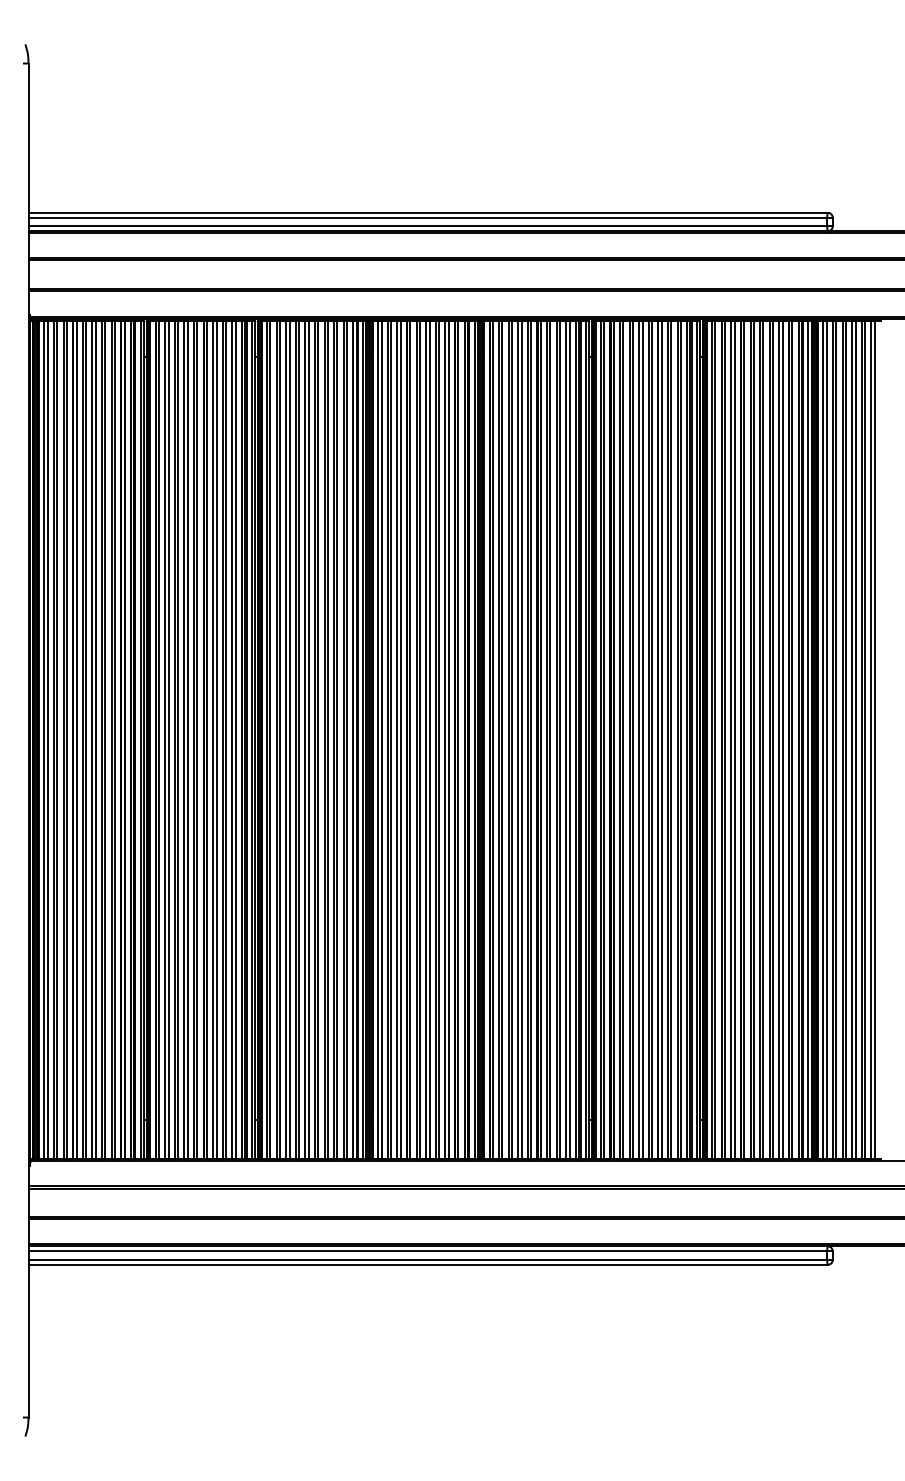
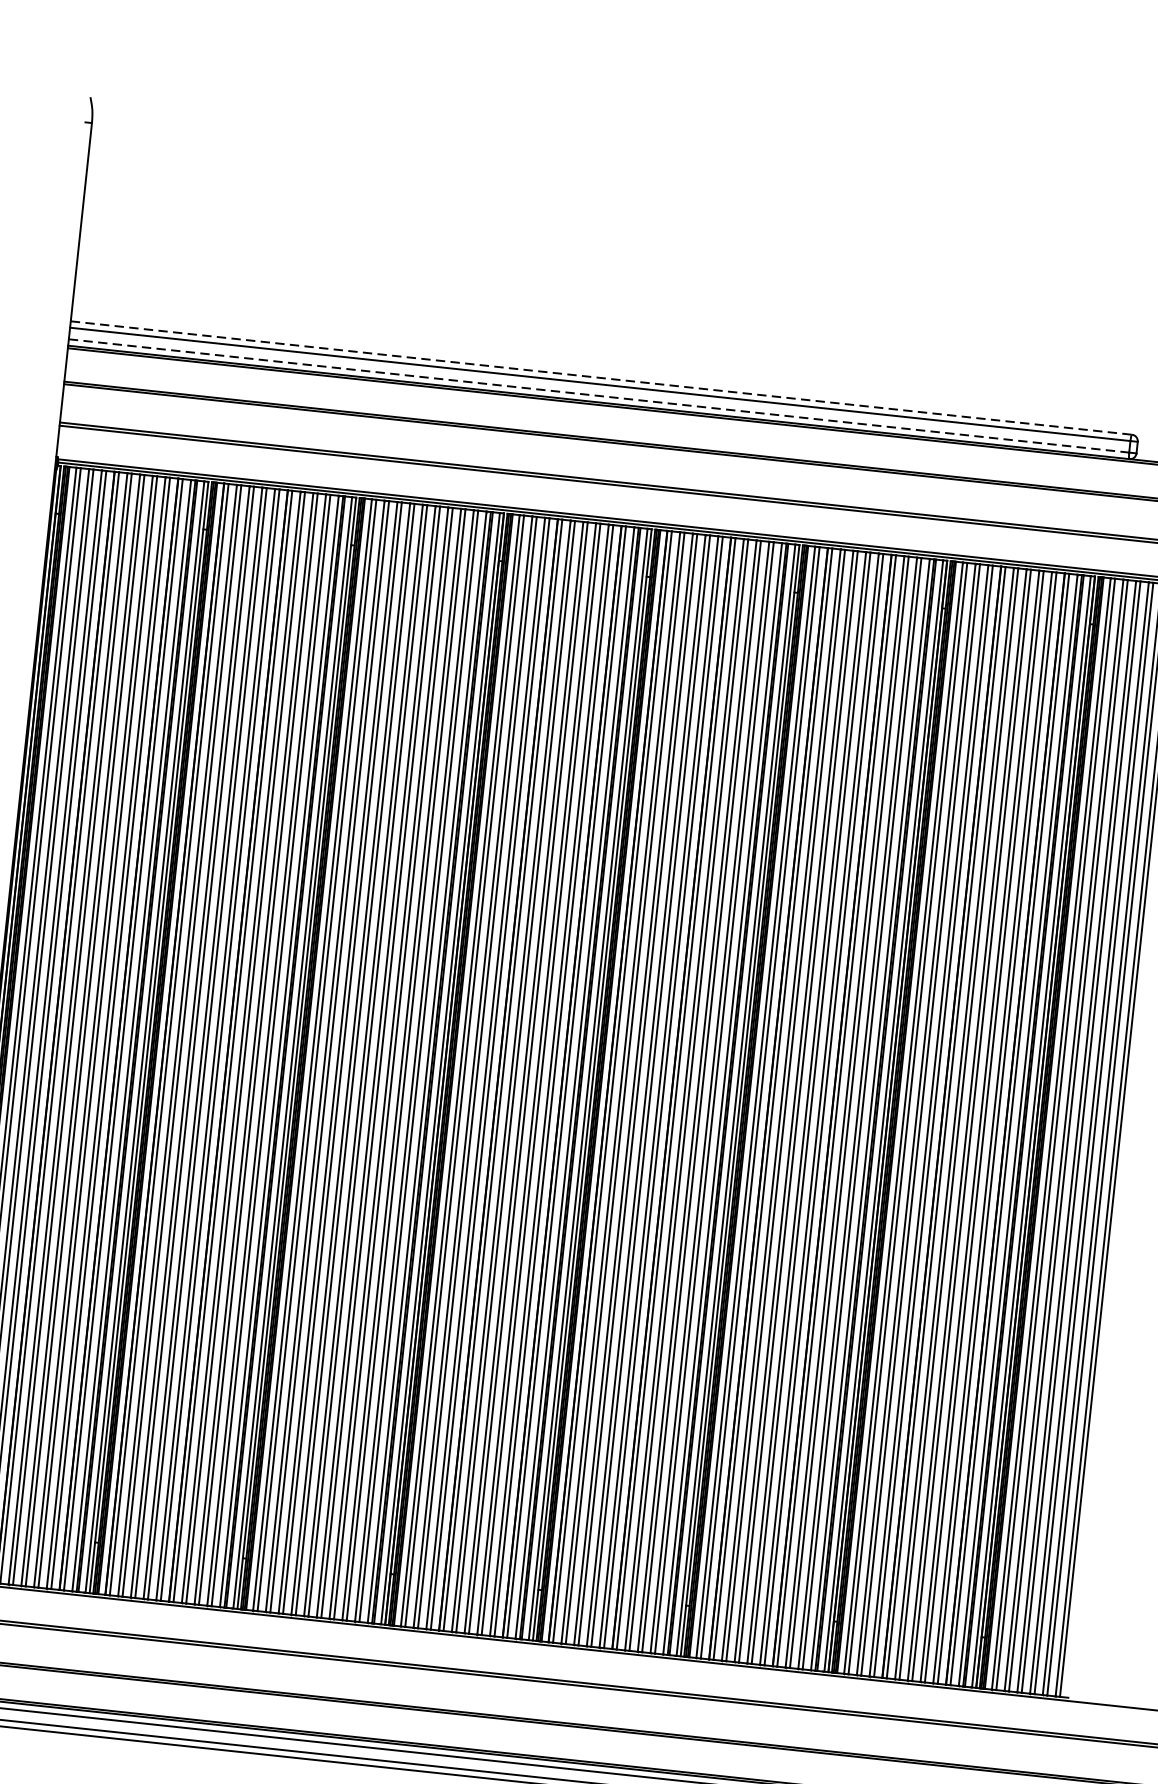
line: (428, 212) -> (601, 377), solid -> dashed
line: (428, 226) -> (599, 396), solid -> dashed

